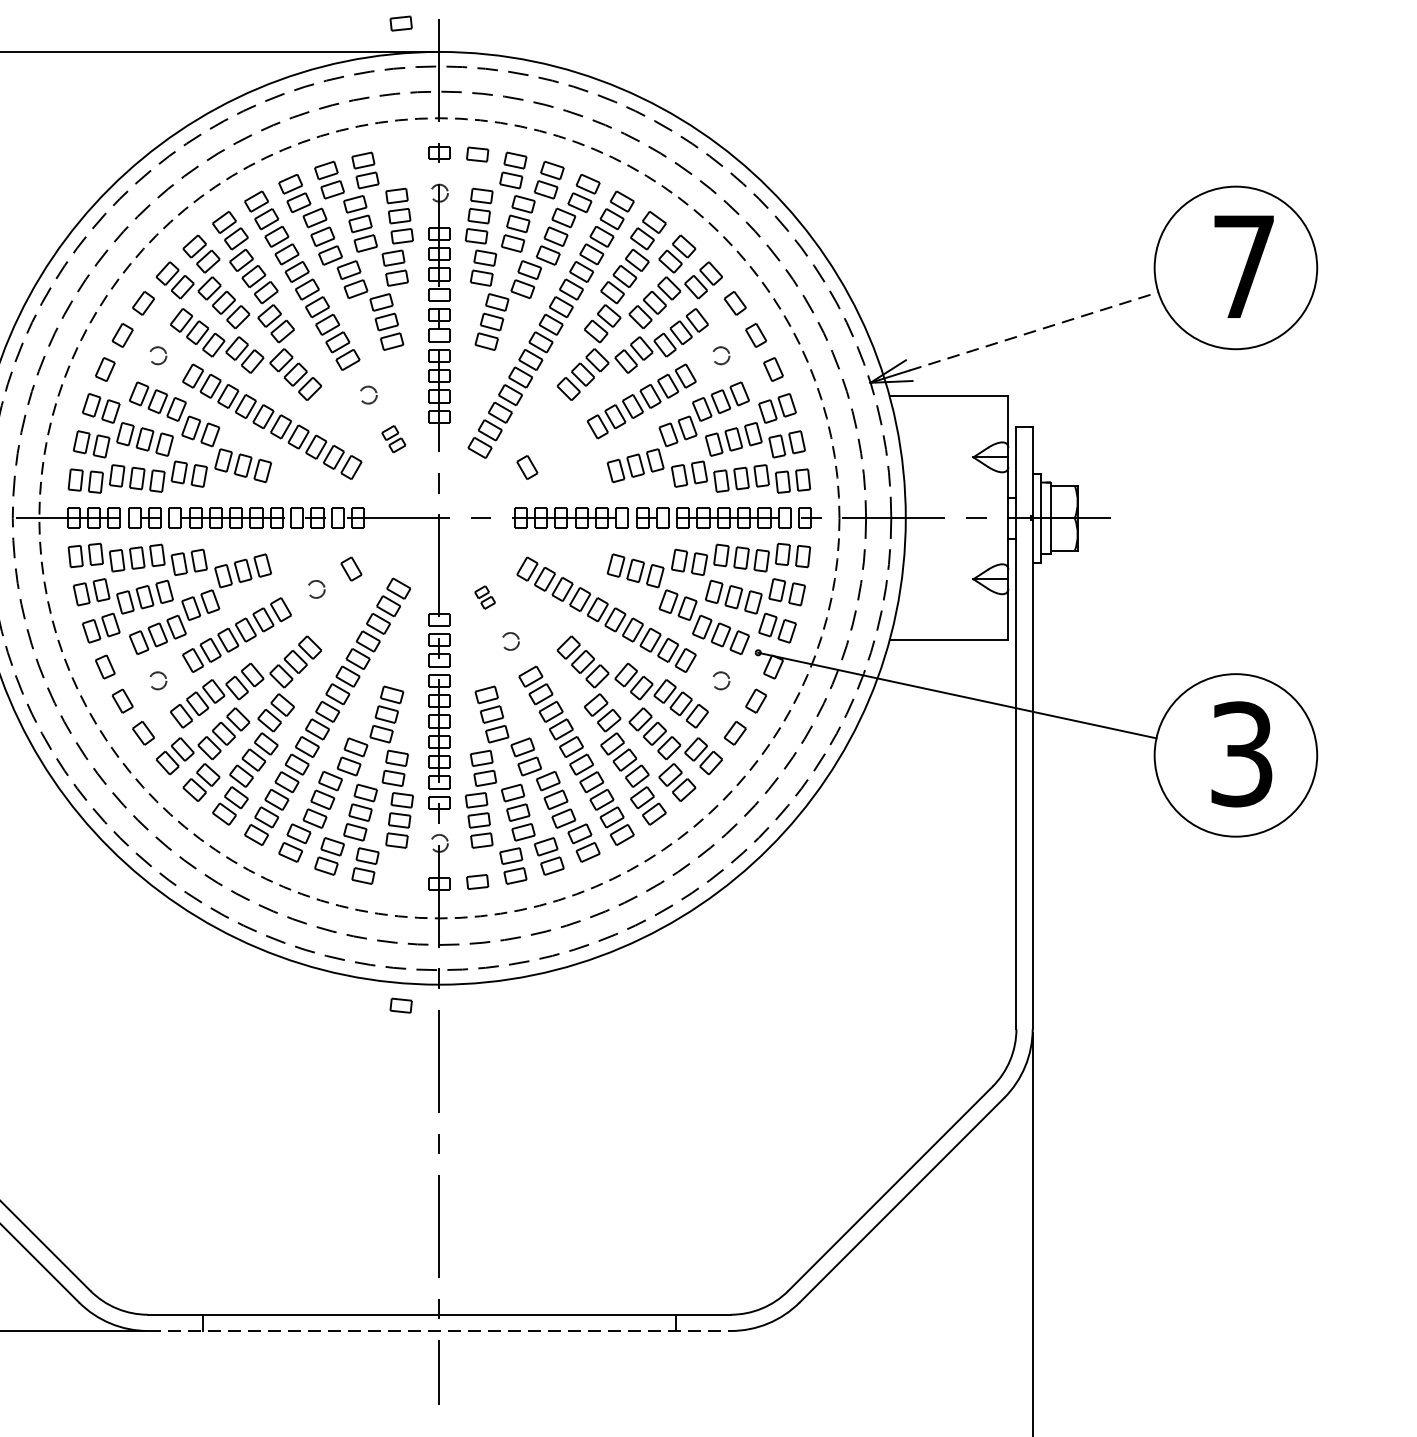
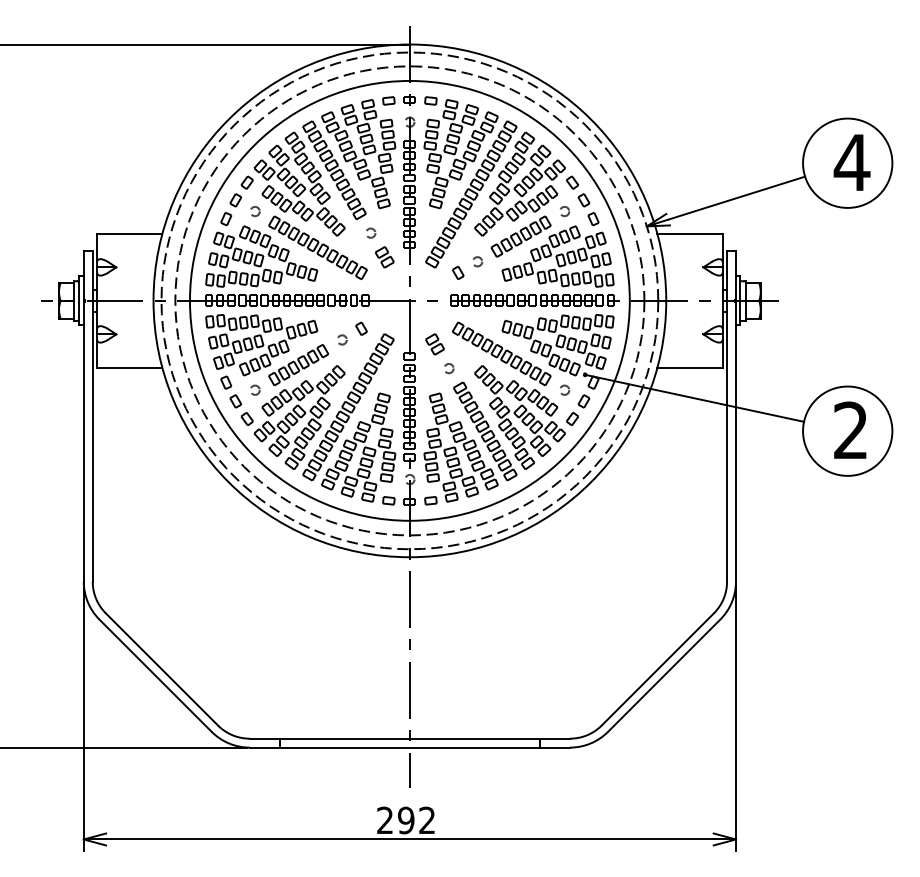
part: (400, 22) -> (388, 100), moved
text: (1242, 266) -> (851, 162), 7 -> 4
line: (1033, 332) -> (736, 198), dashed -> solid
part: (393, 439) -> (384, 257), size x1.43
circle: (564, 446) -> (478, 261), added
circle: (438, 517) -> (409, 300), dashed -> solid
part: (484, 597) -> (434, 344), size x1.67
text: (1240, 754) -> (850, 430), 3 -> 2
part: (400, 1005) -> (388, 500), moved
line: (440, 1330) -> (410, 747), dashed -> solid

